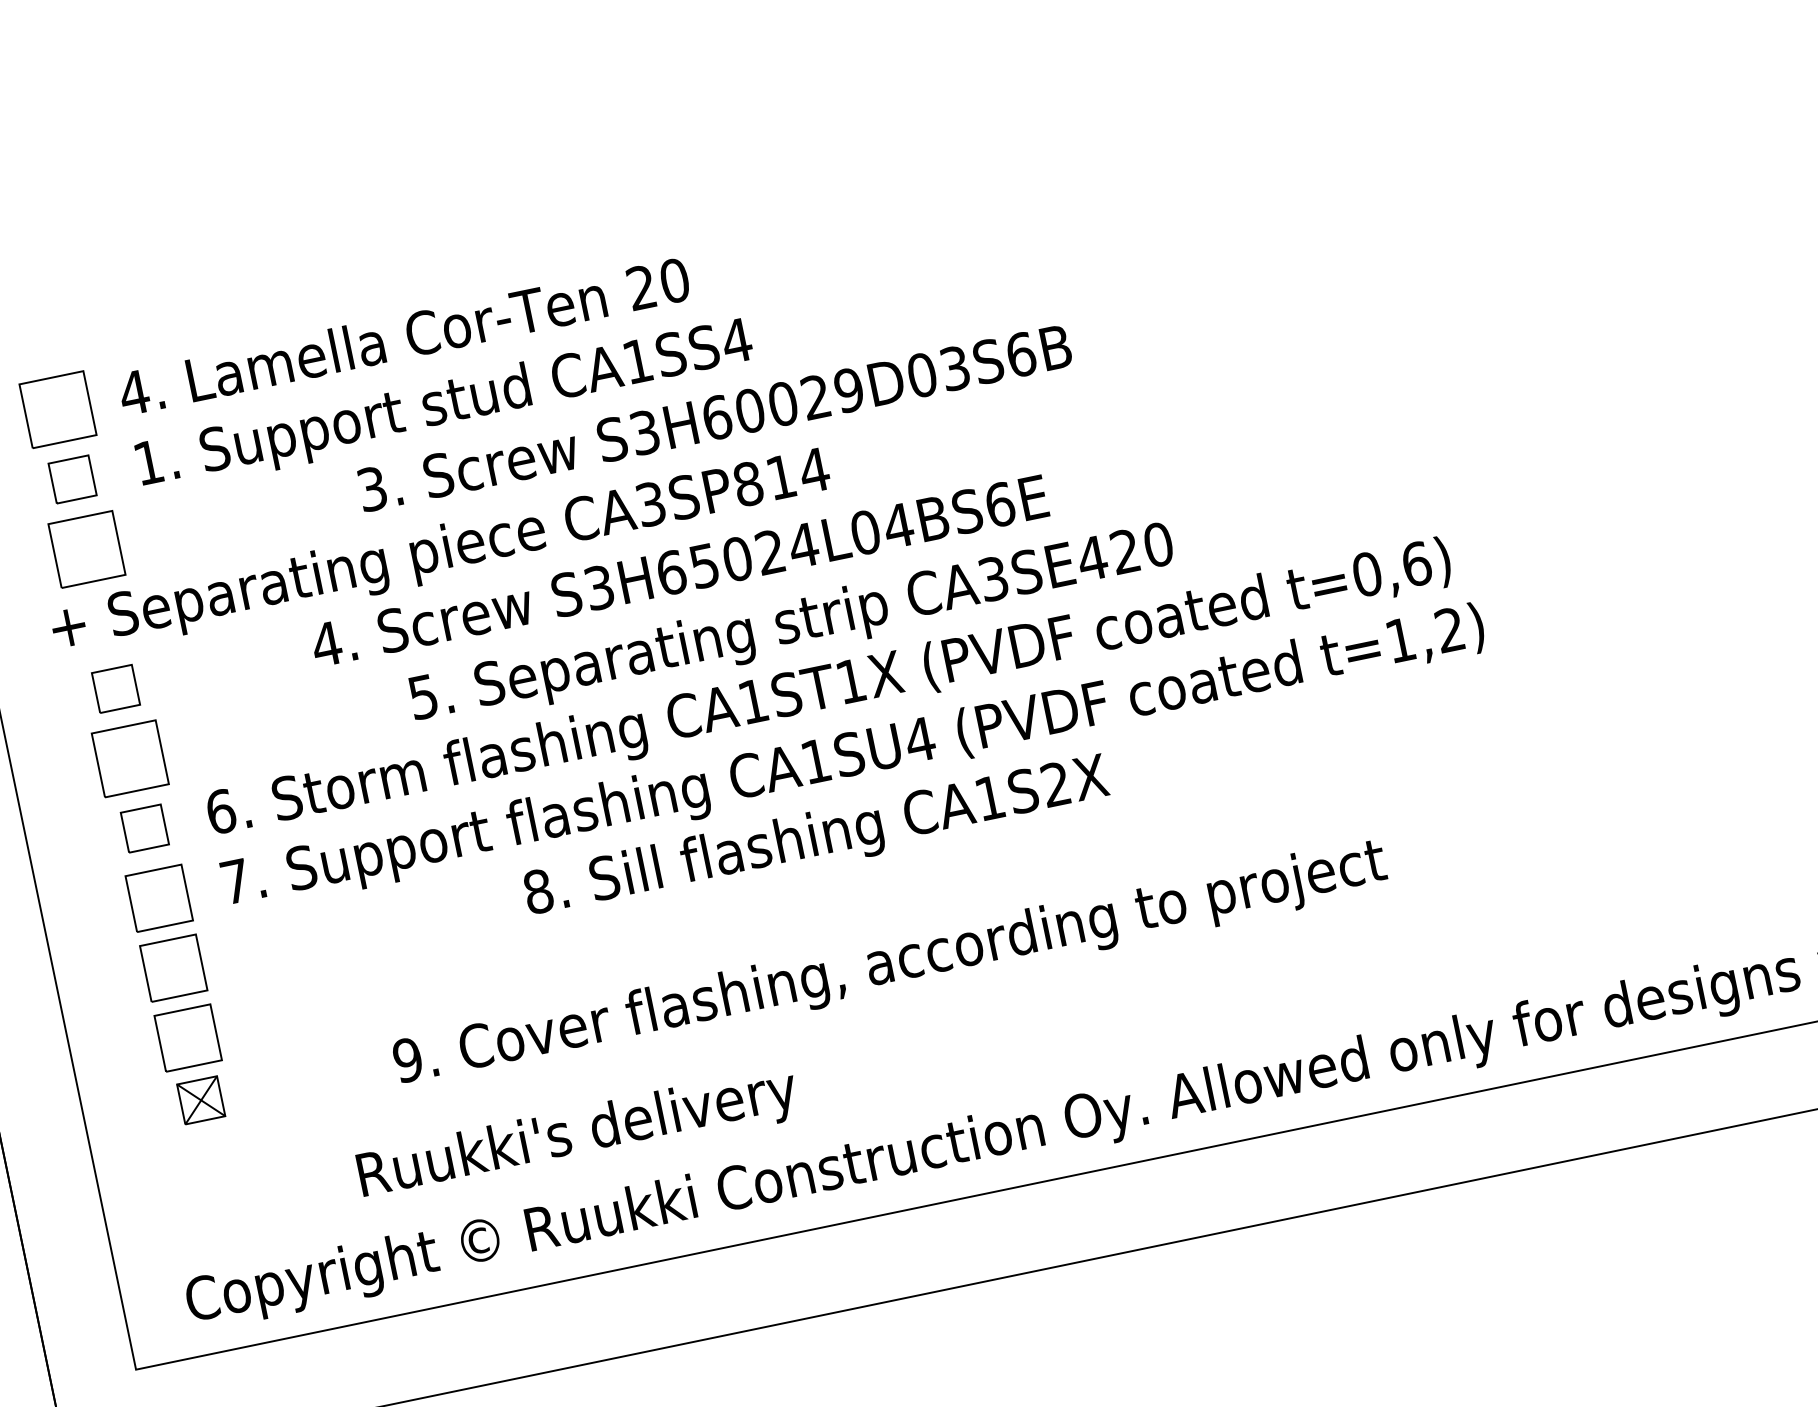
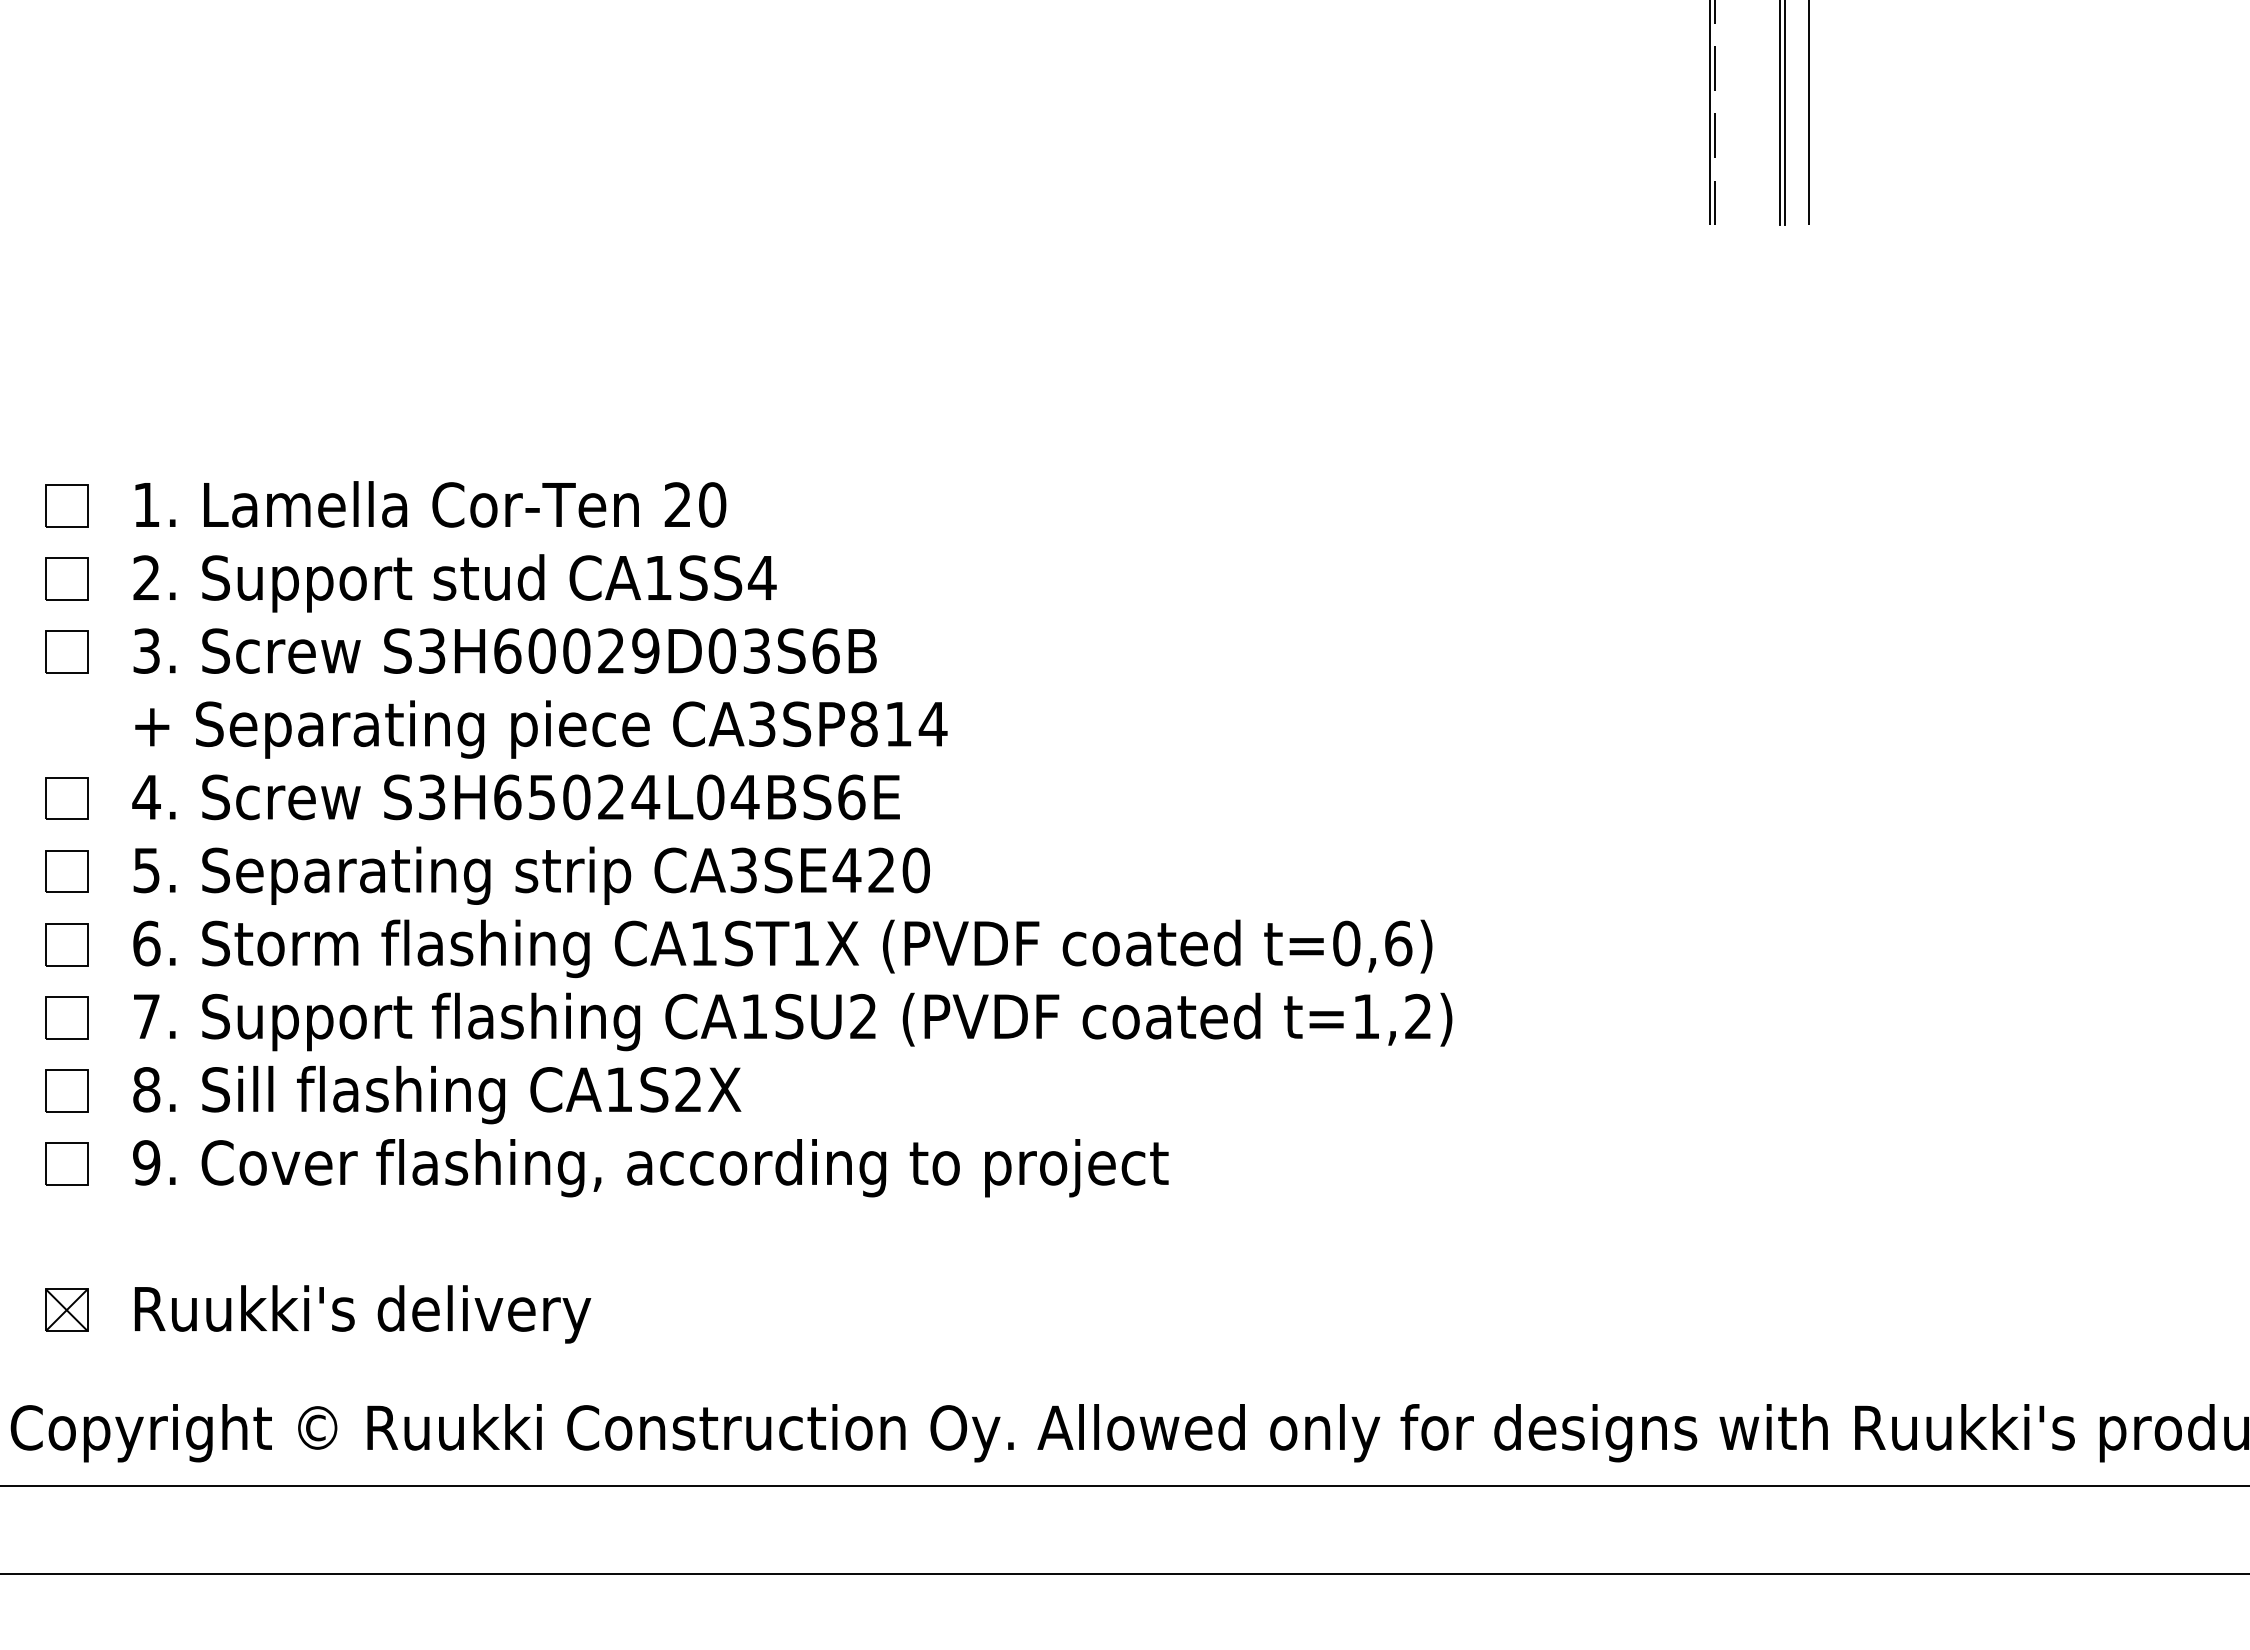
text: (134, 392) -> (146, 504), 4. -> 1.
part: (57, 409) -> (66, 505), size x0.62
text: (714, 417) -> (504, 650), moved
text: (148, 462) -> (146, 577), 1. -> 2.
part: (86, 548) -> (66, 651), size x0.62
text: (441, 552) -> (541, 729), moved
text: (679, 571) -> (515, 797), moved
text: (791, 625) -> (531, 875), moved
text: (919, 738) -> (863, 1015), CA1SU4 -> CA1SU2
part: (130, 758) -> (66, 871), size x0.62
text: (817, 839) -> (437, 1095), moved
part: (159, 898) -> (66, 1017), size x0.71
text: (890, 965) -> (650, 1168), moved
part: (173, 967) -> (66, 1090), size x0.71
part: (187, 1037) -> (66, 1163), size x0.71
part: (200, 1099) -> (66, 1309), moved
text: (577, 1136) -> (362, 1314), moved

